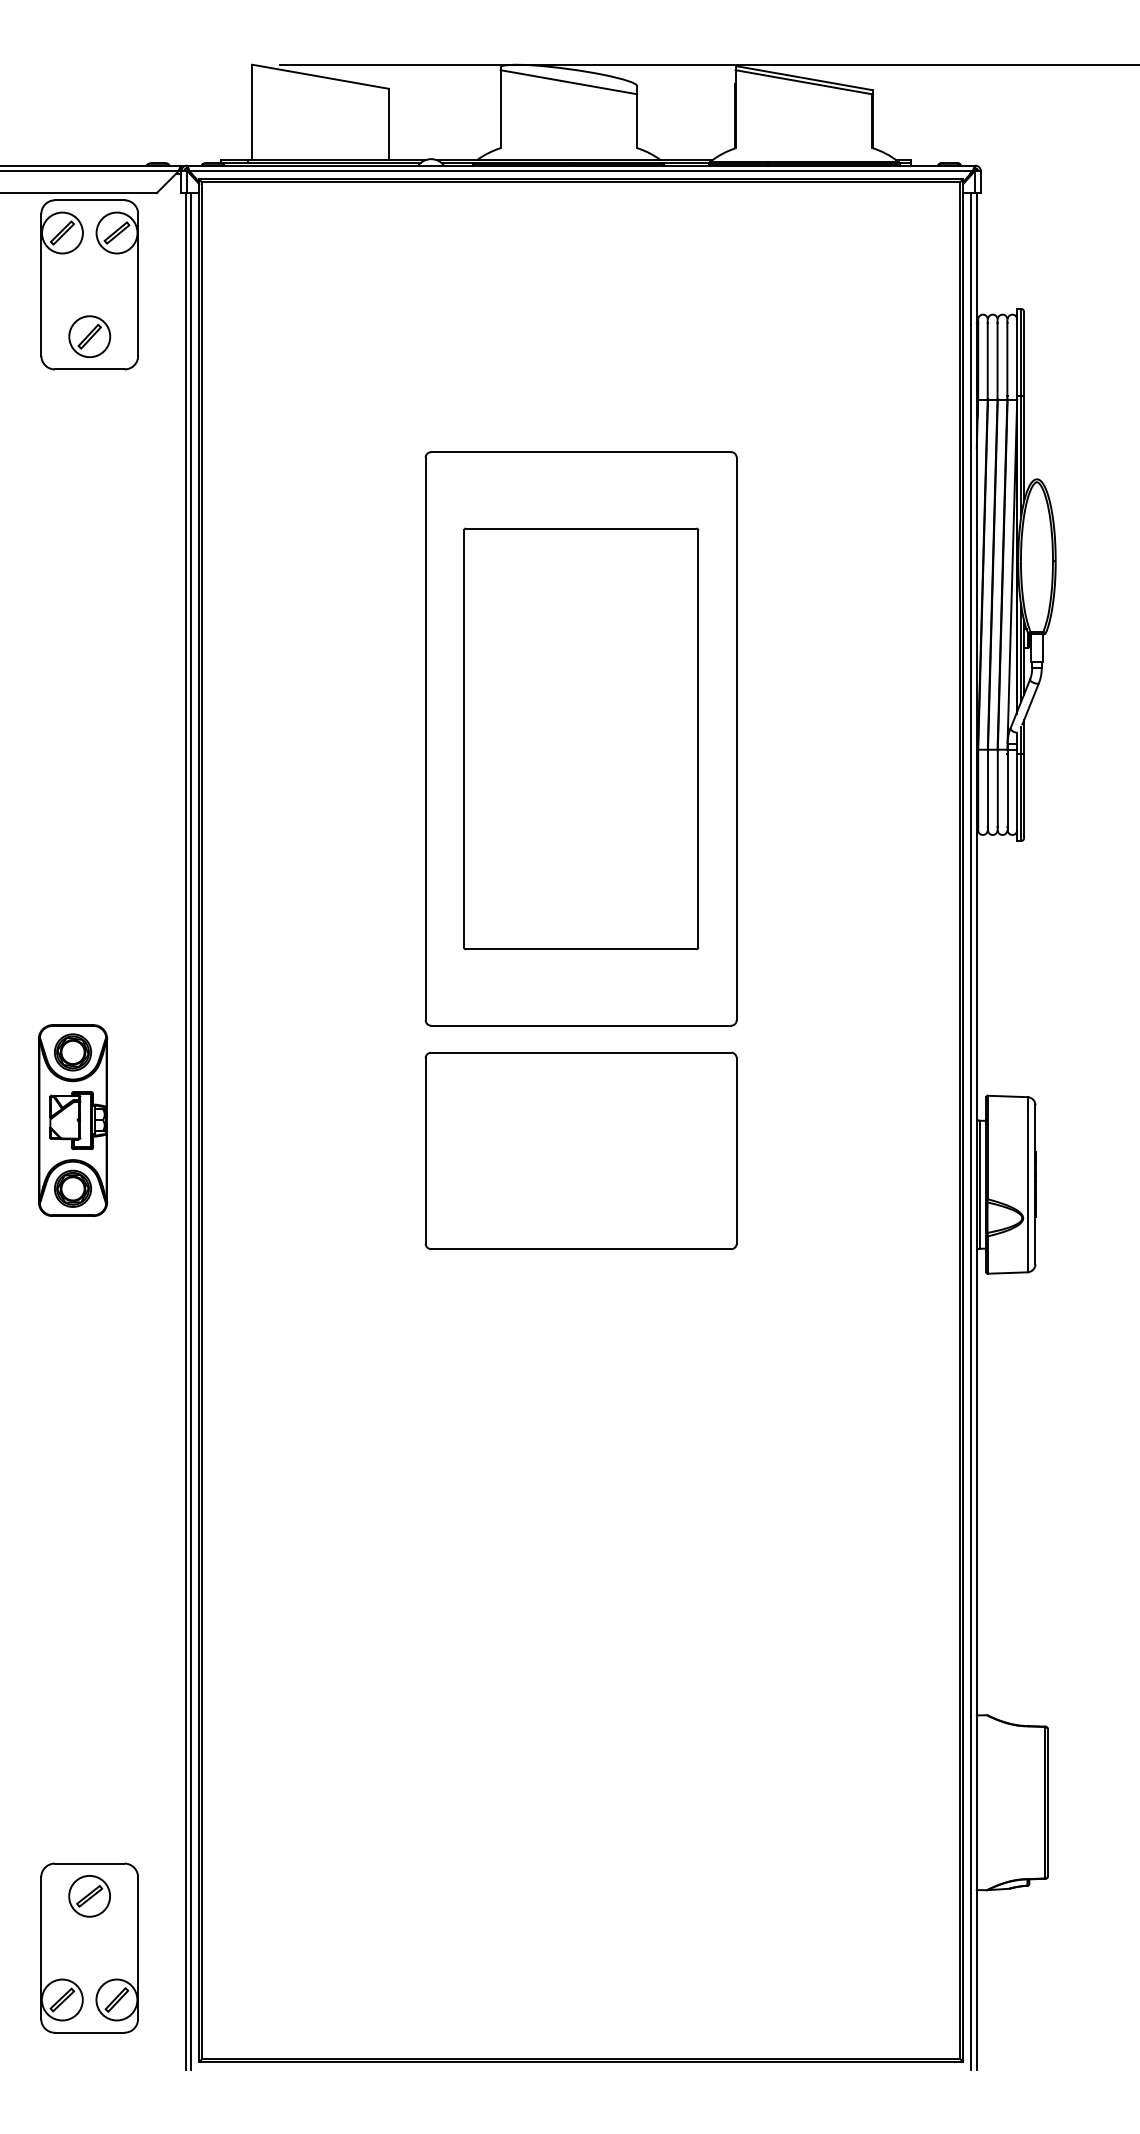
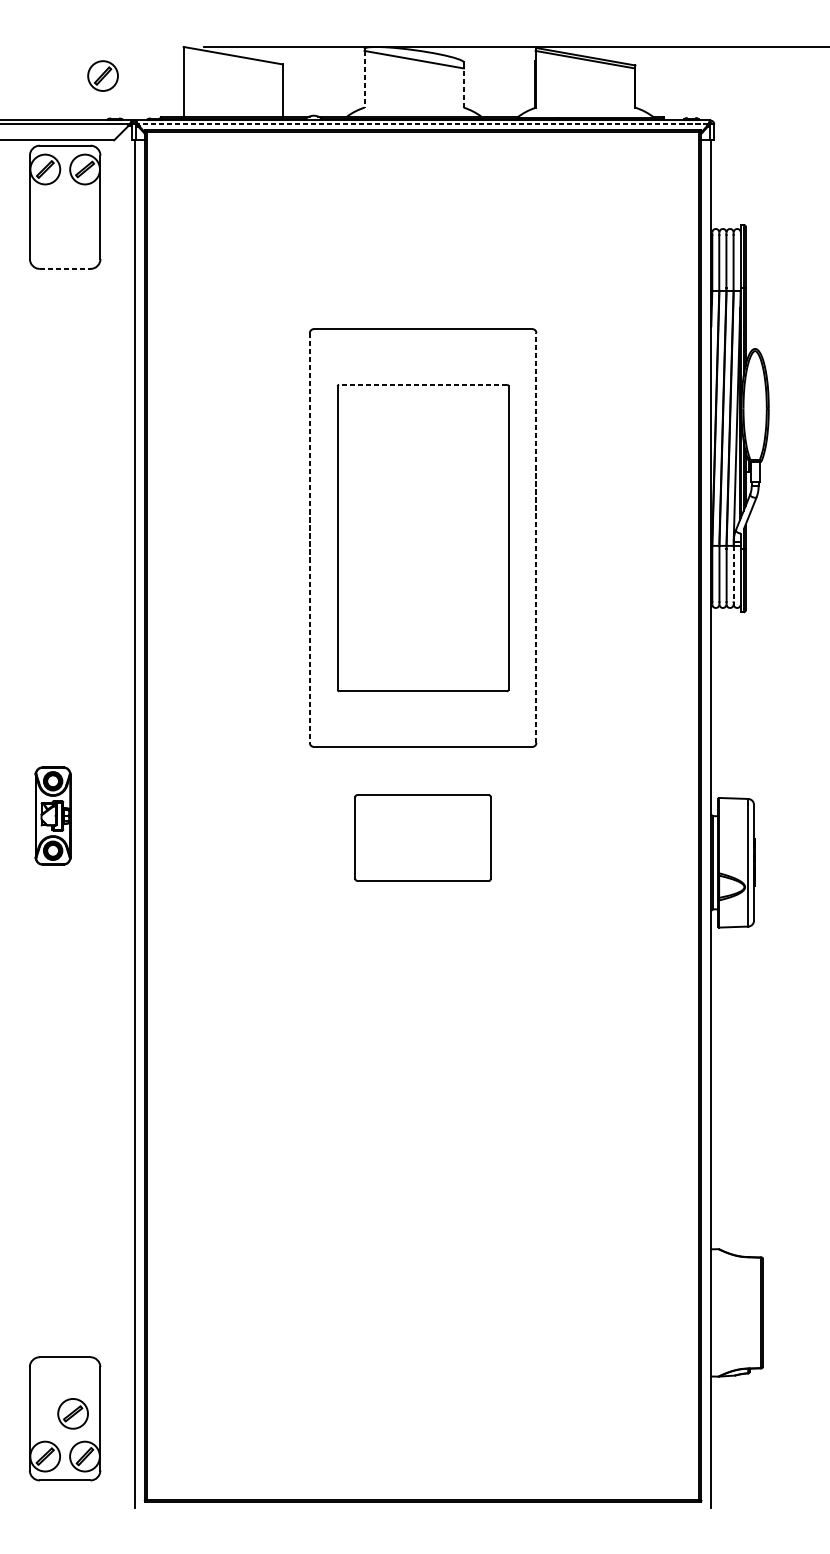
line: (500, 109) -> (364, 79), solid -> dashed
line: (637, 121) -> (464, 88), solid -> dashed
line: (581, 171) -> (423, 124), solid -> dashed
part: (89, 336) -> (102, 75), moved
line: (89, 369) -> (65, 268), solid -> dashed
line: (580, 528) -> (422, 384), solid -> dashed
line: (736, 738) -> (536, 537), solid -> dashed
line: (425, 739) -> (309, 538), solid -> dashed
line: (1007, 790) -> (733, 575), solid -> dashed
part: (73, 1120) -> (53, 815), size x0.7
line: (191, 1130) -> (139, 823), removed
line: (971, 1130) -> (707, 823), removed
part: (580, 1150) -> (422, 837), size x0.6
part: (89, 1896) -> (73, 1413), moved

